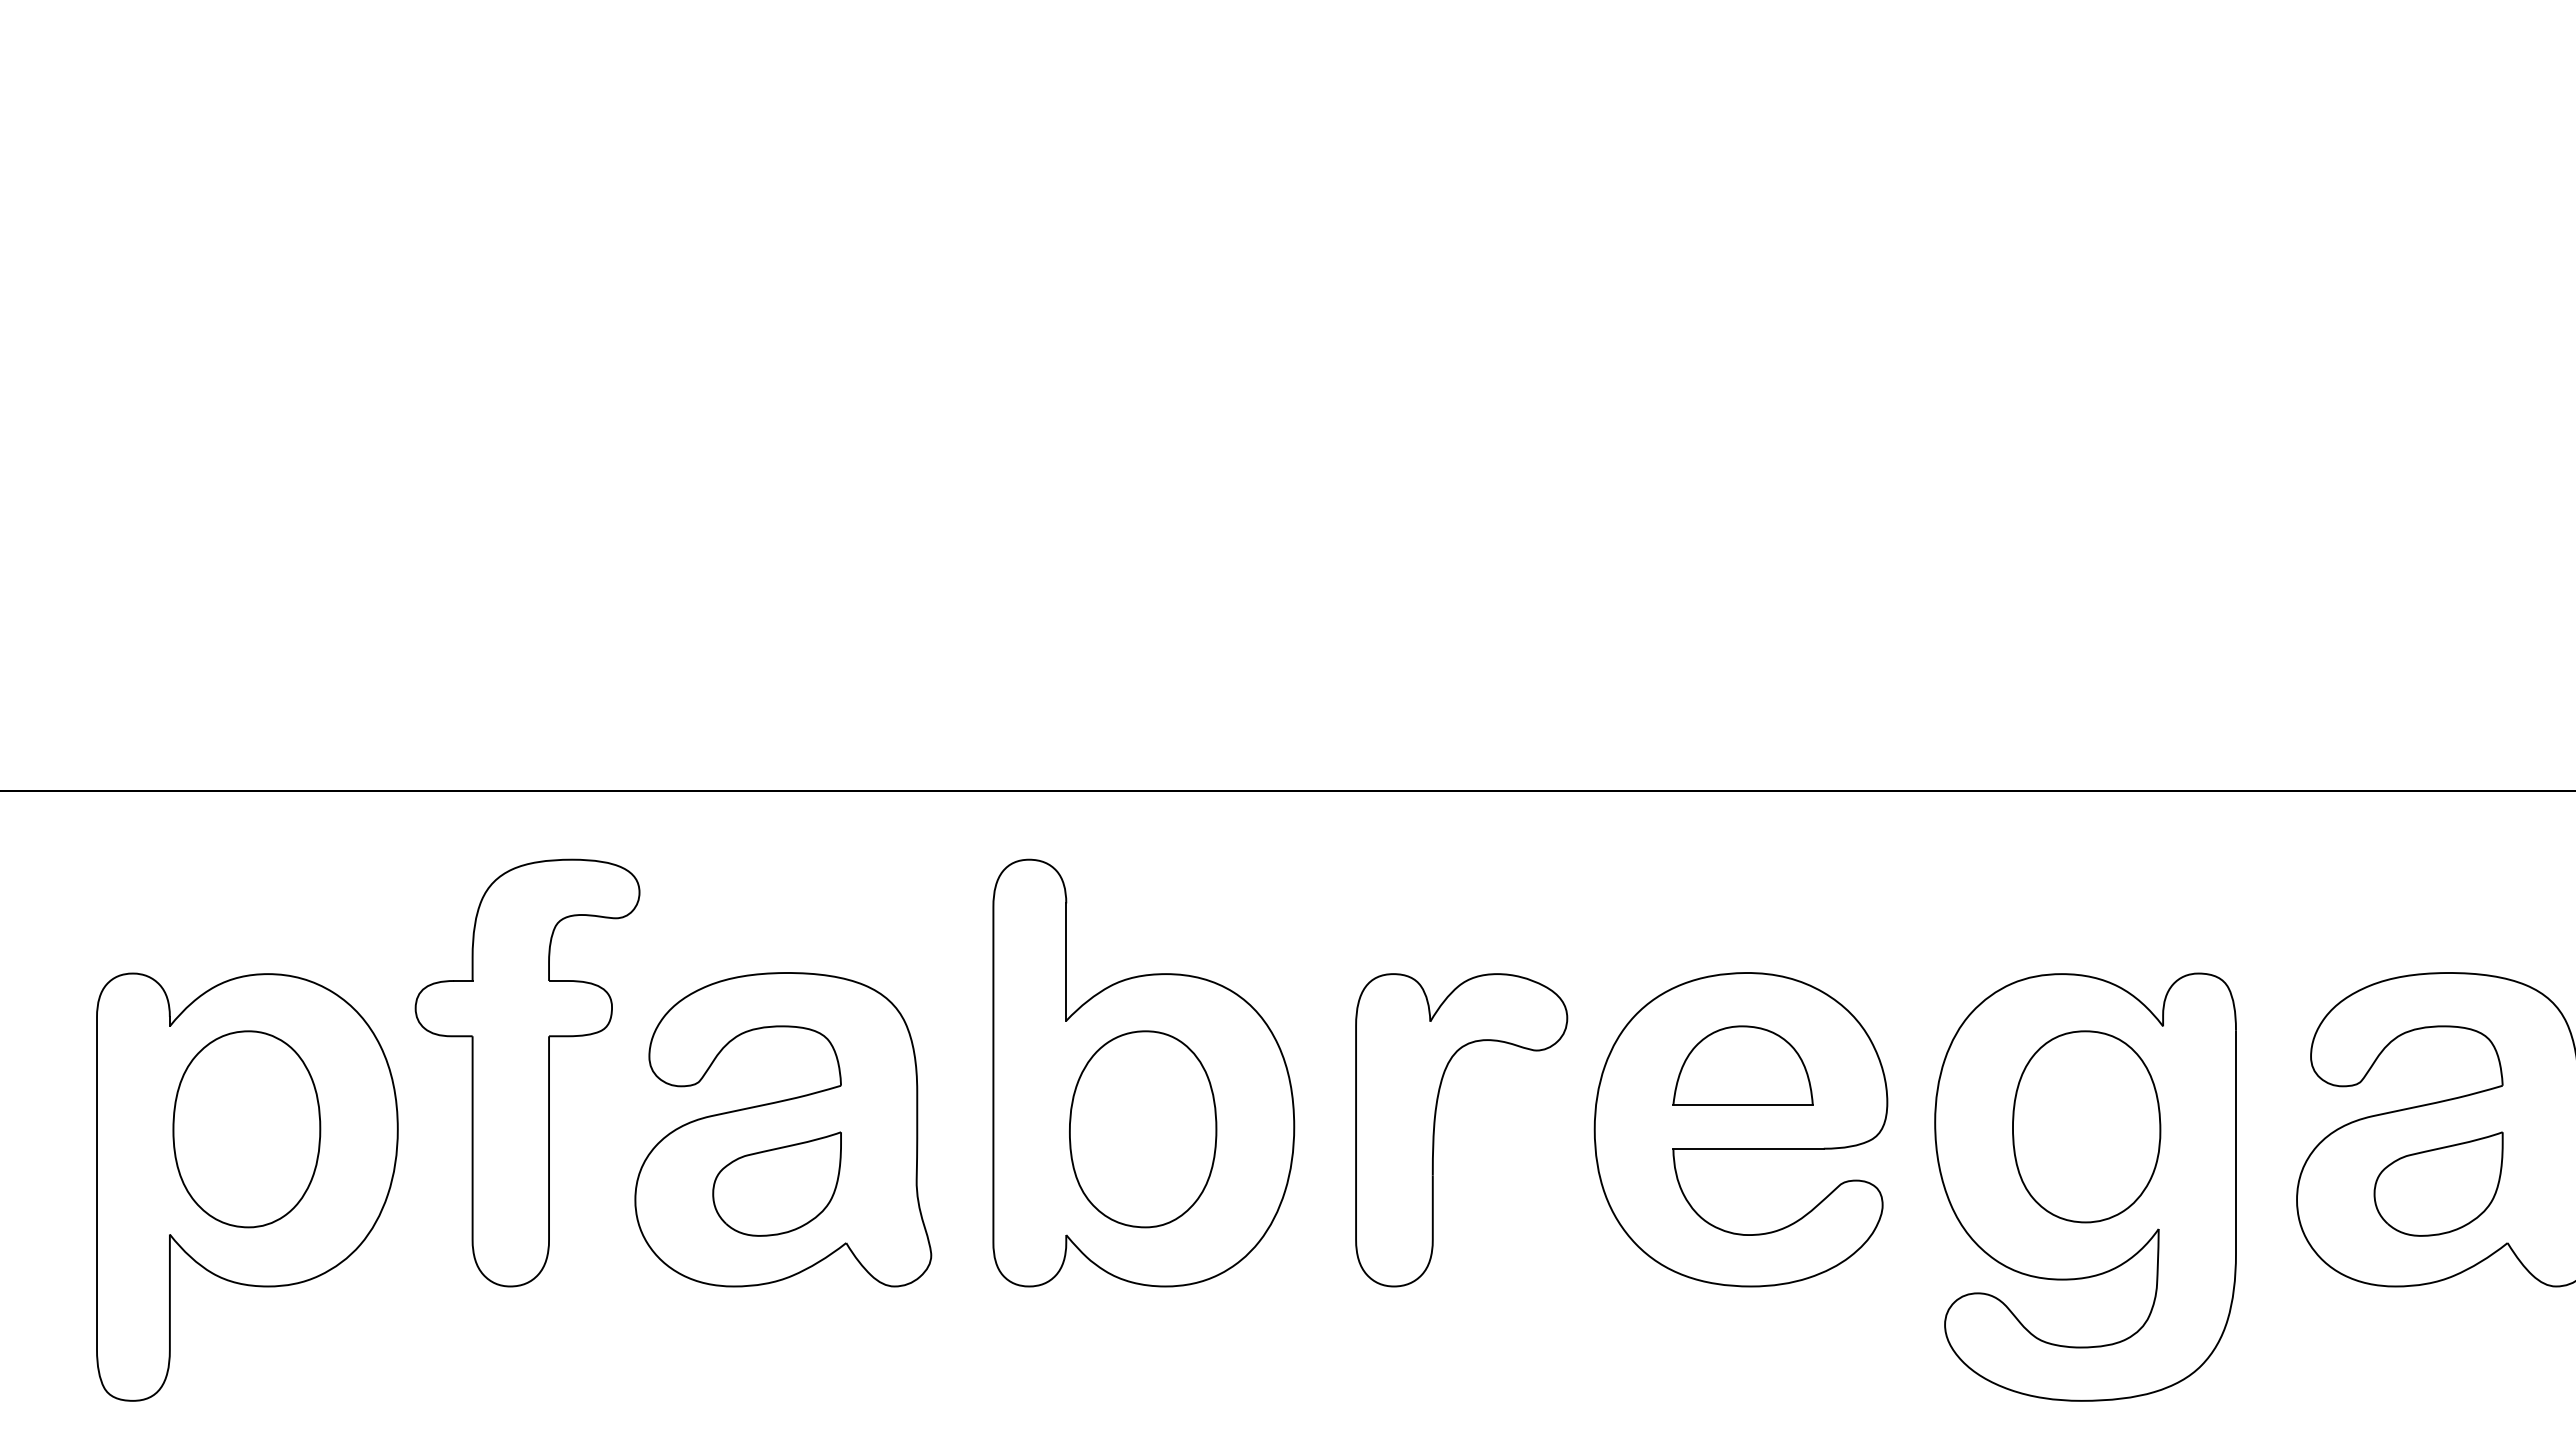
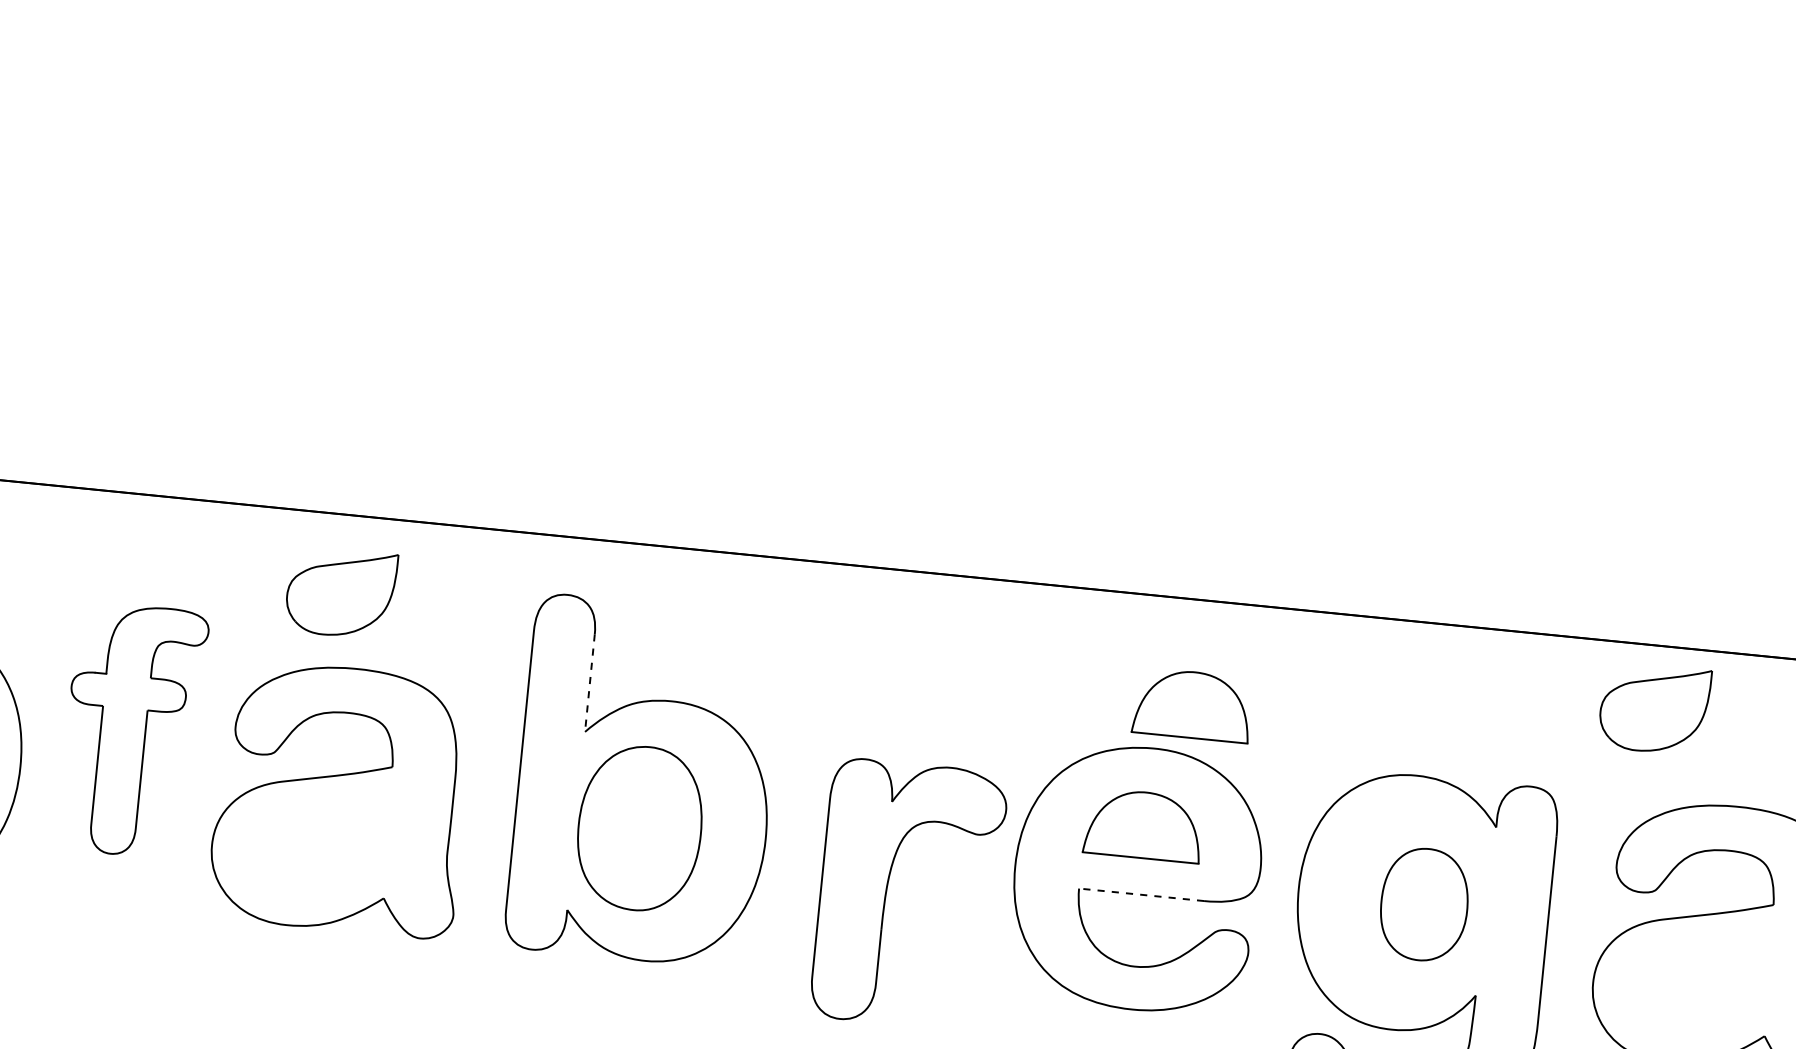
part: (1786, 916) -> (1192, 704), added
line: (1066, 962) -> (590, 683), solid -> dashed
part: (527, 1072) -> (132, 730), size x0.7
part: (1435, 1126) -> (887, 889), moved
part: (2086, 1126) -> (1424, 904), size x0.7
line: (1748, 1148) -> (1141, 894), solid -> dashed
part: (776, 1183) -> (340, 592), moved
part: (2438, 1183) -> (1654, 708), moved

